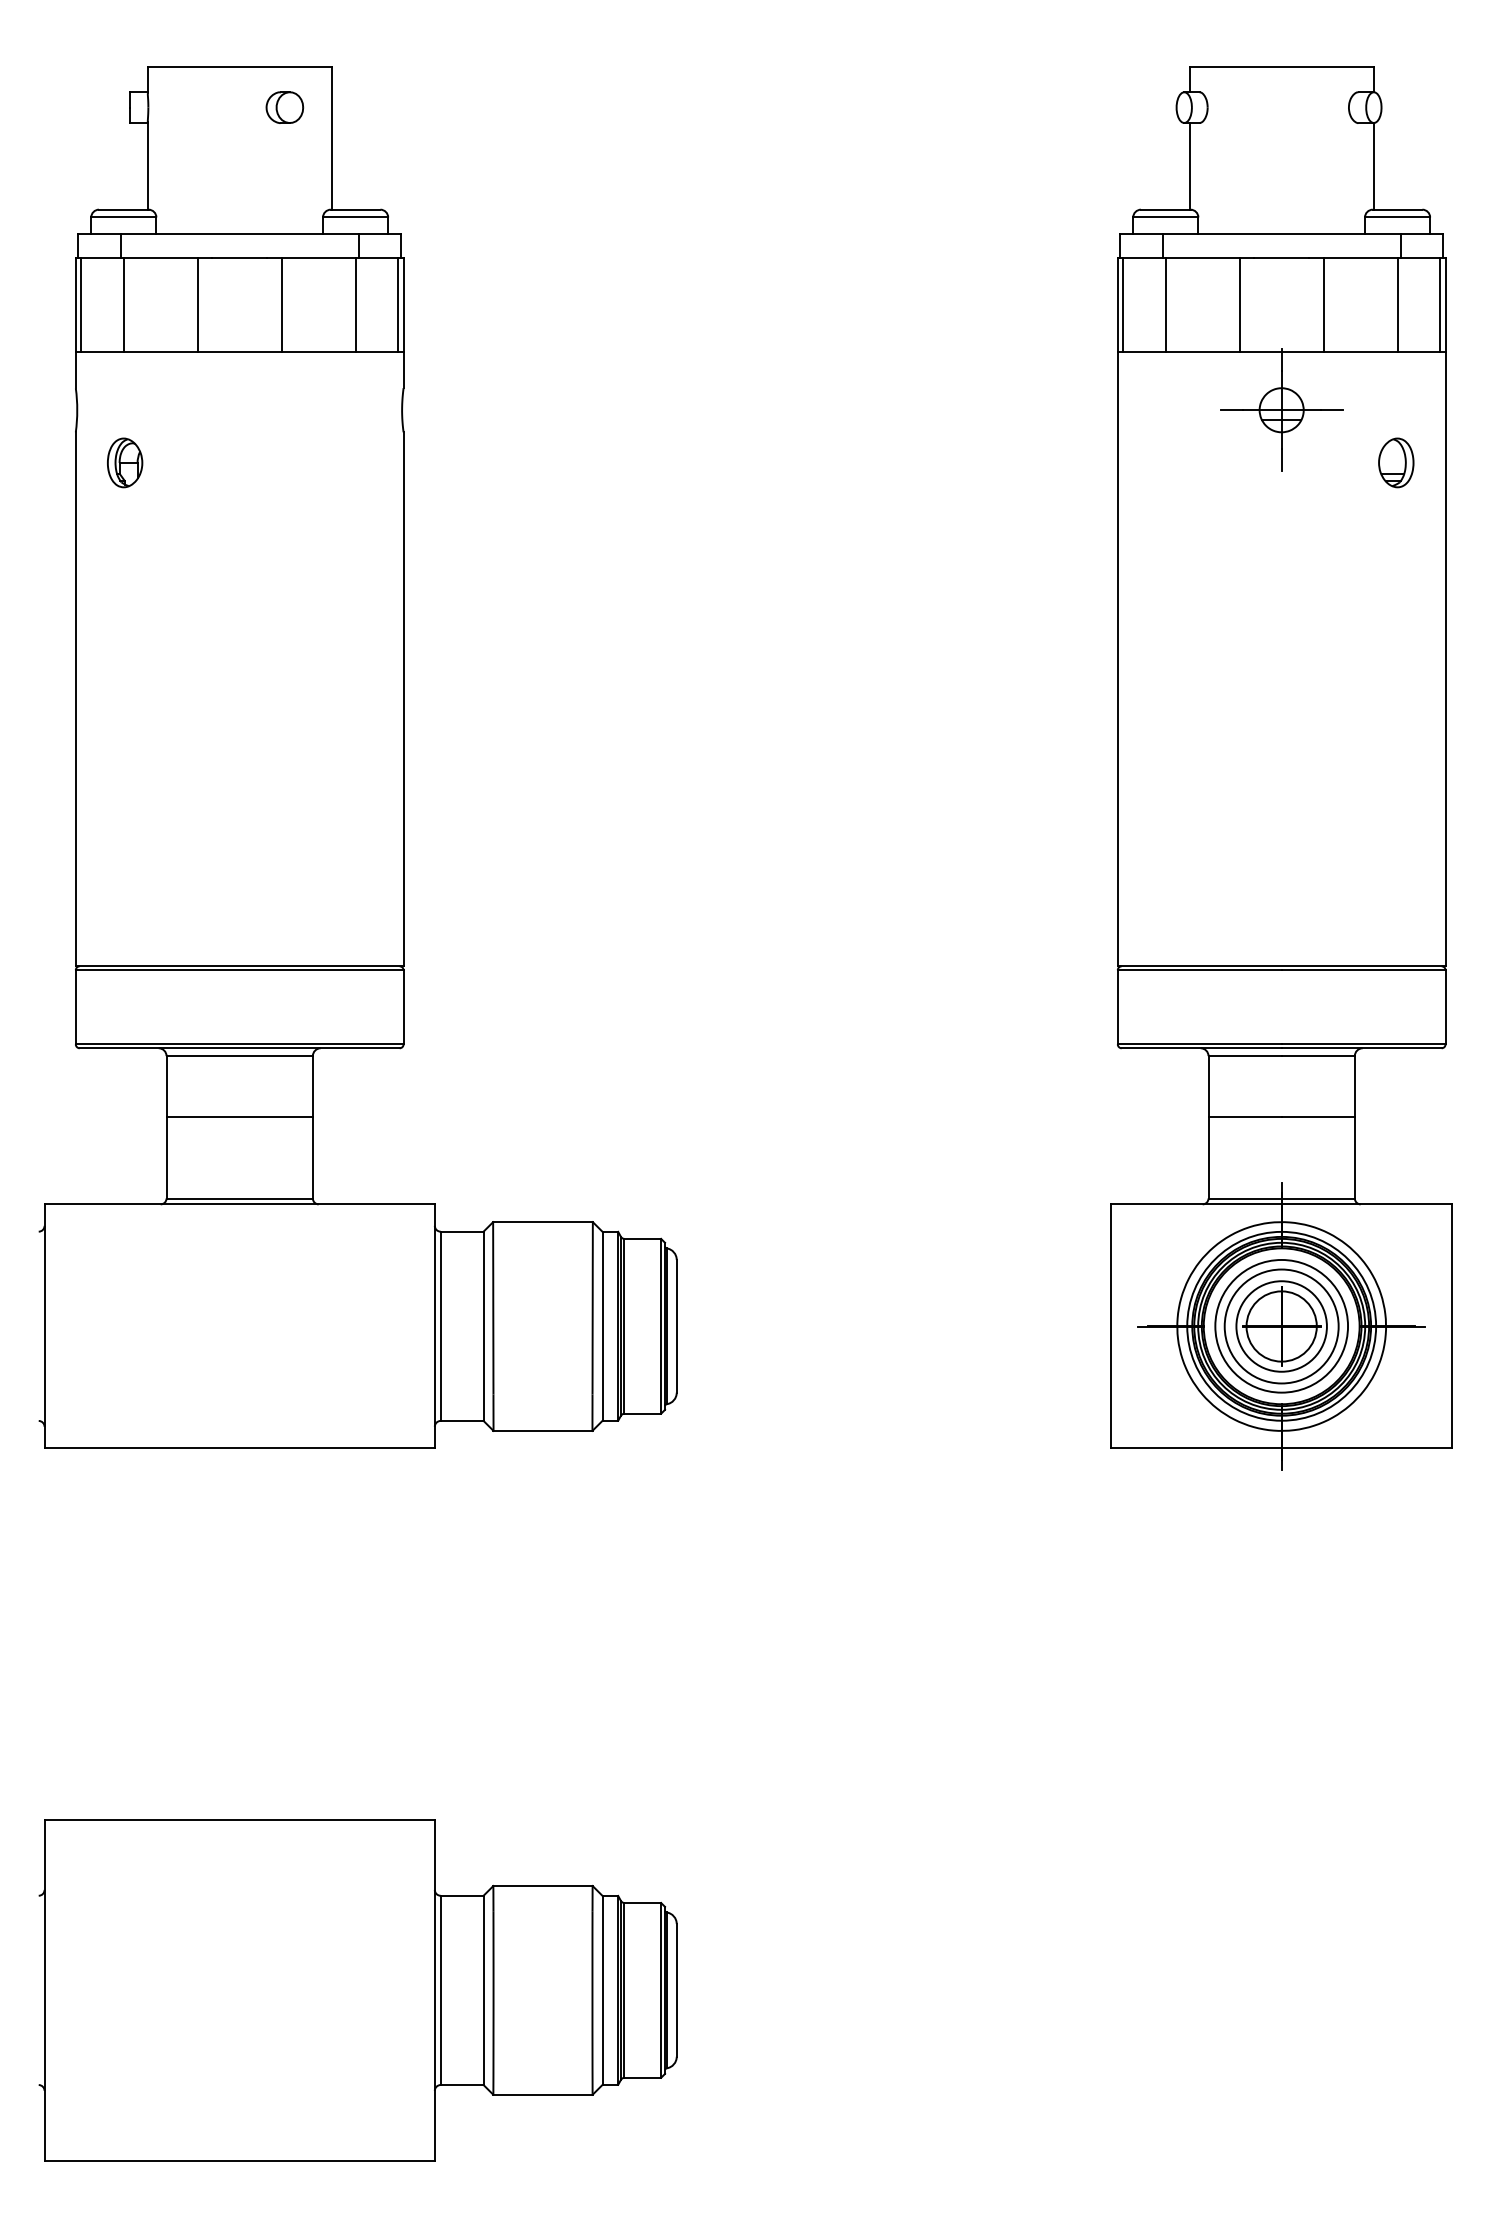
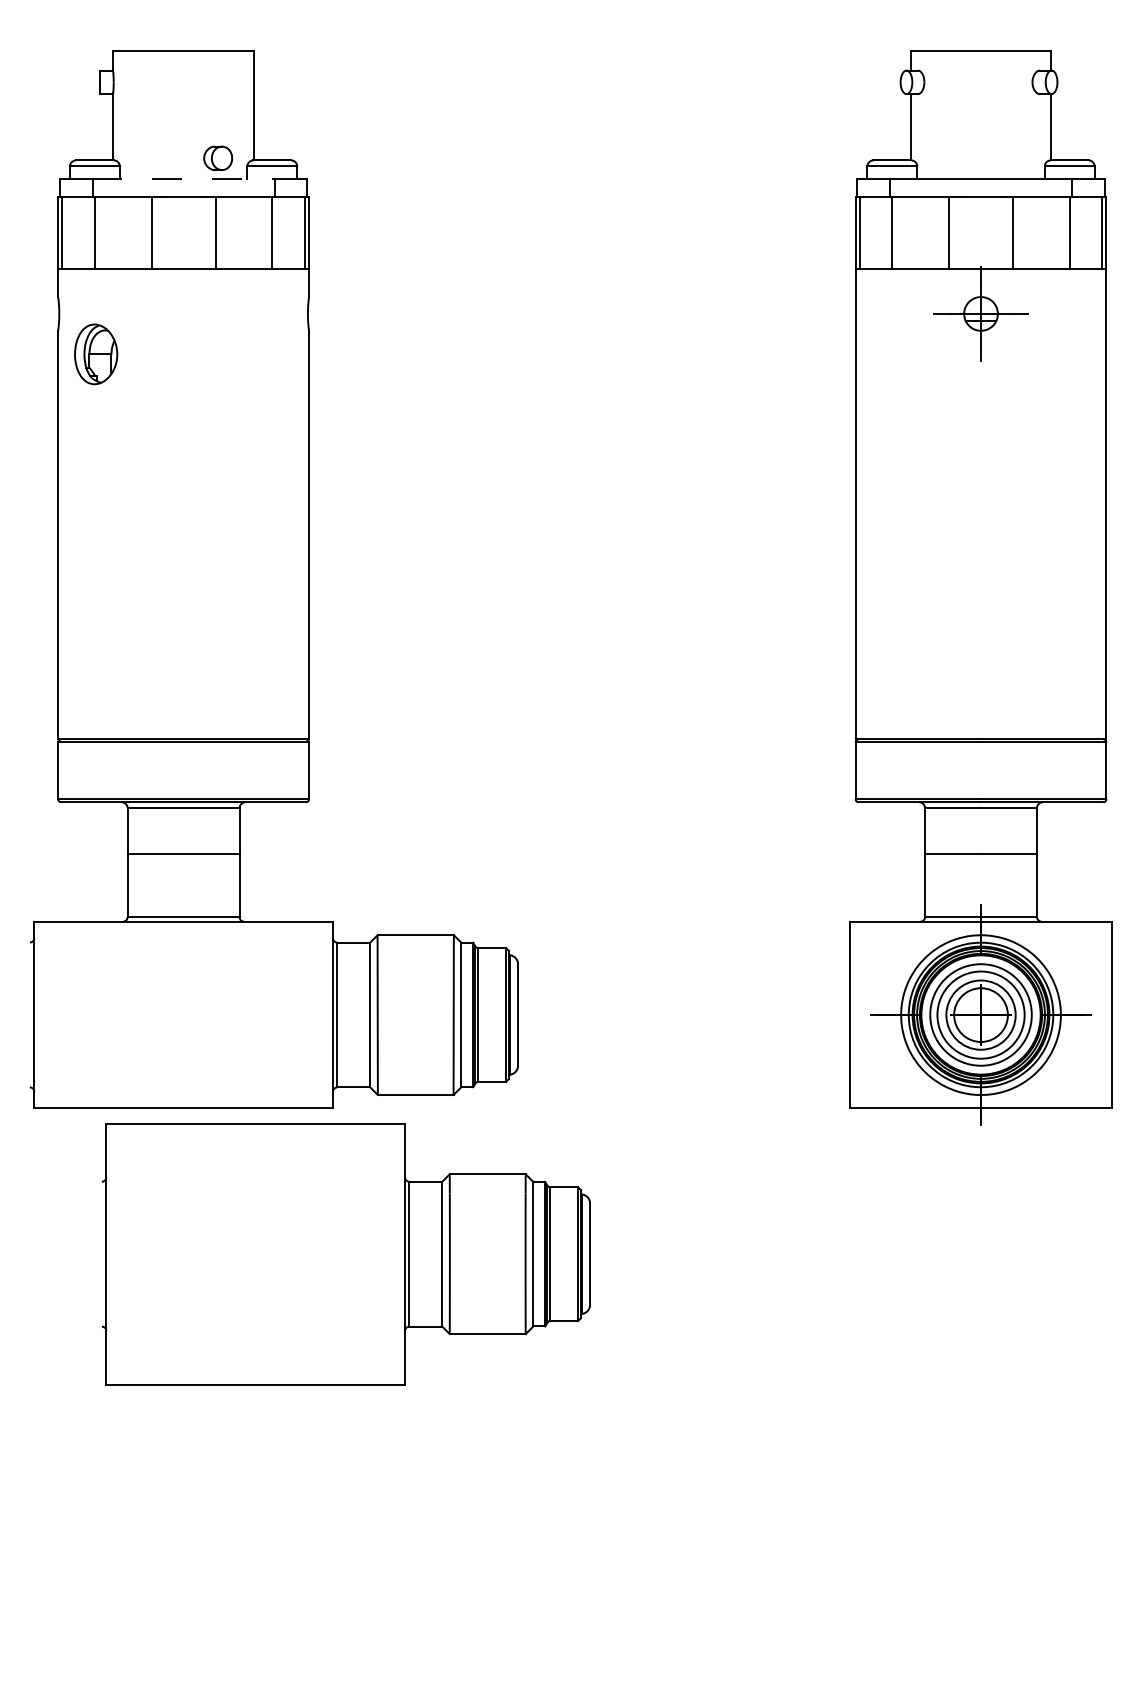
part: (285, 107) -> (218, 158), moved
line: (240, 233) -> (184, 178), solid -> dashed
part: (124, 461) -> (95, 353), size x1.6
part: (1395, 461) -> (1068, 353), removed
part: (357, 1990) -> (345, 1254), moved

